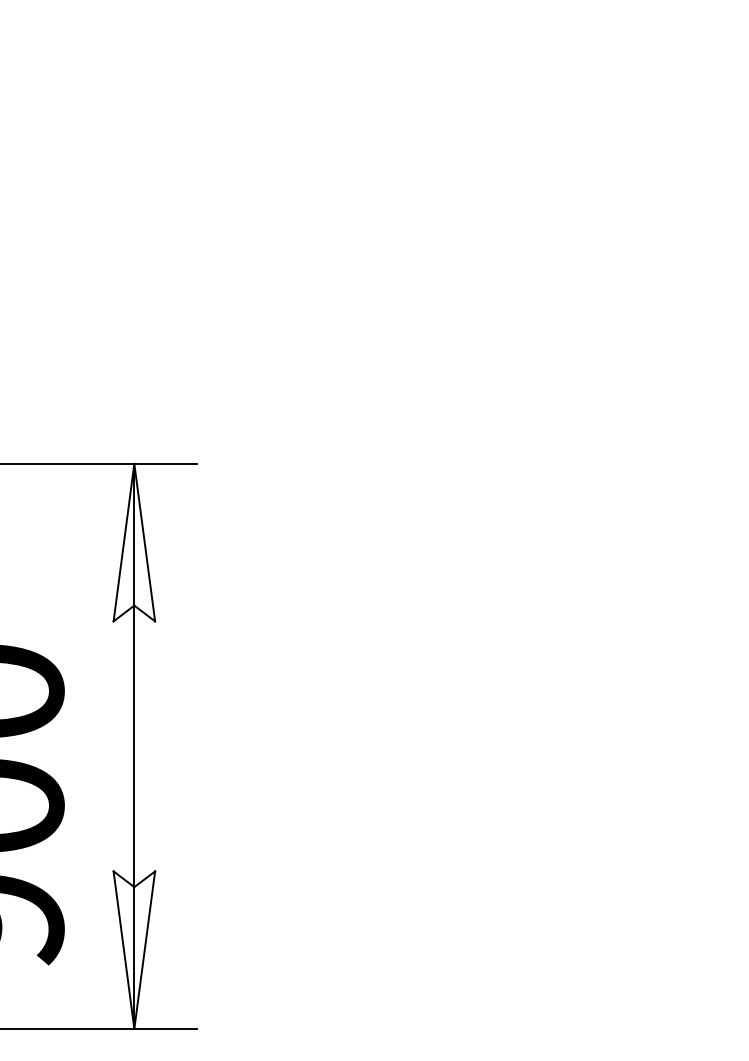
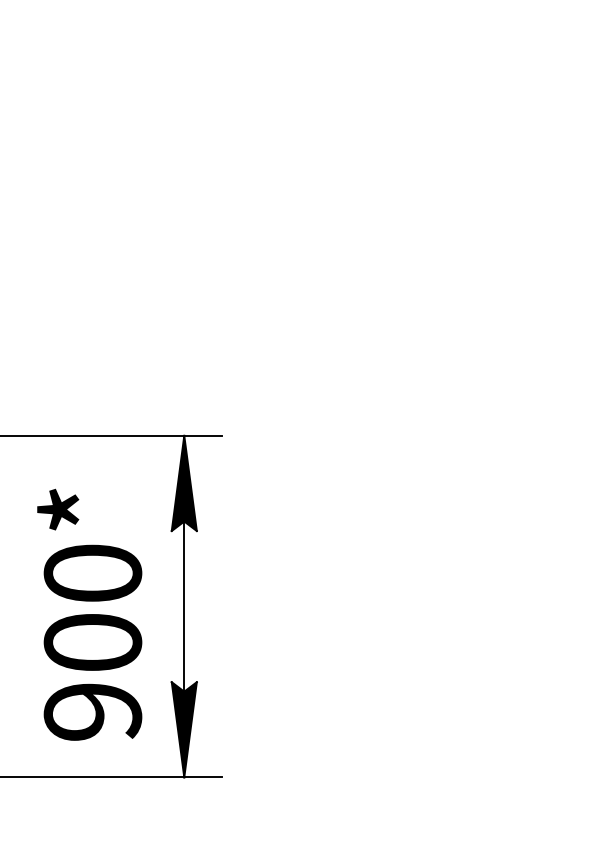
fill: (133, 542) -> (183, 483), added
fill: (133, 949) -> (183, 729), added

